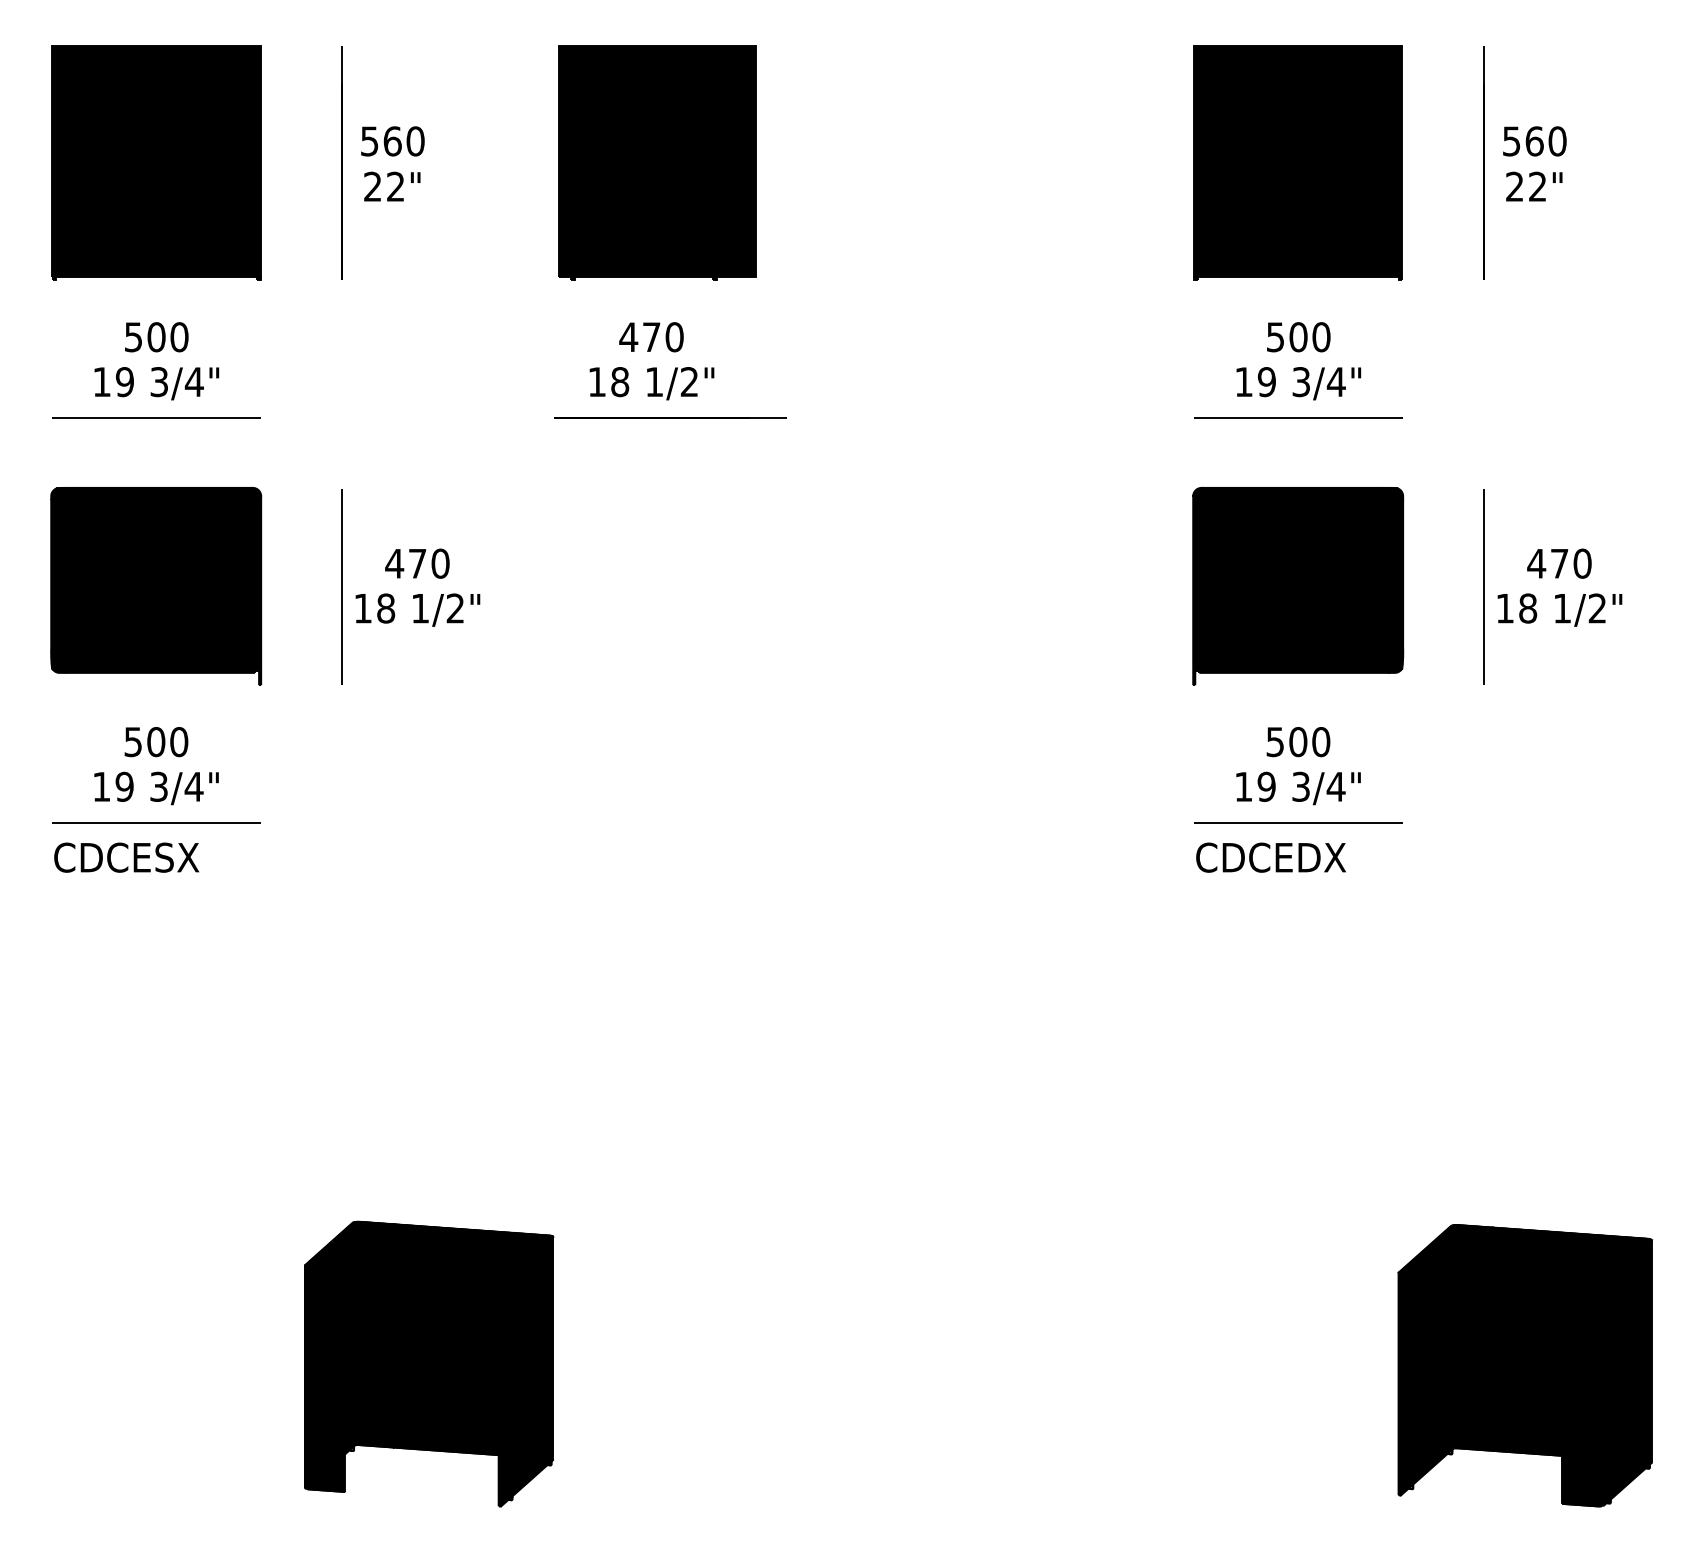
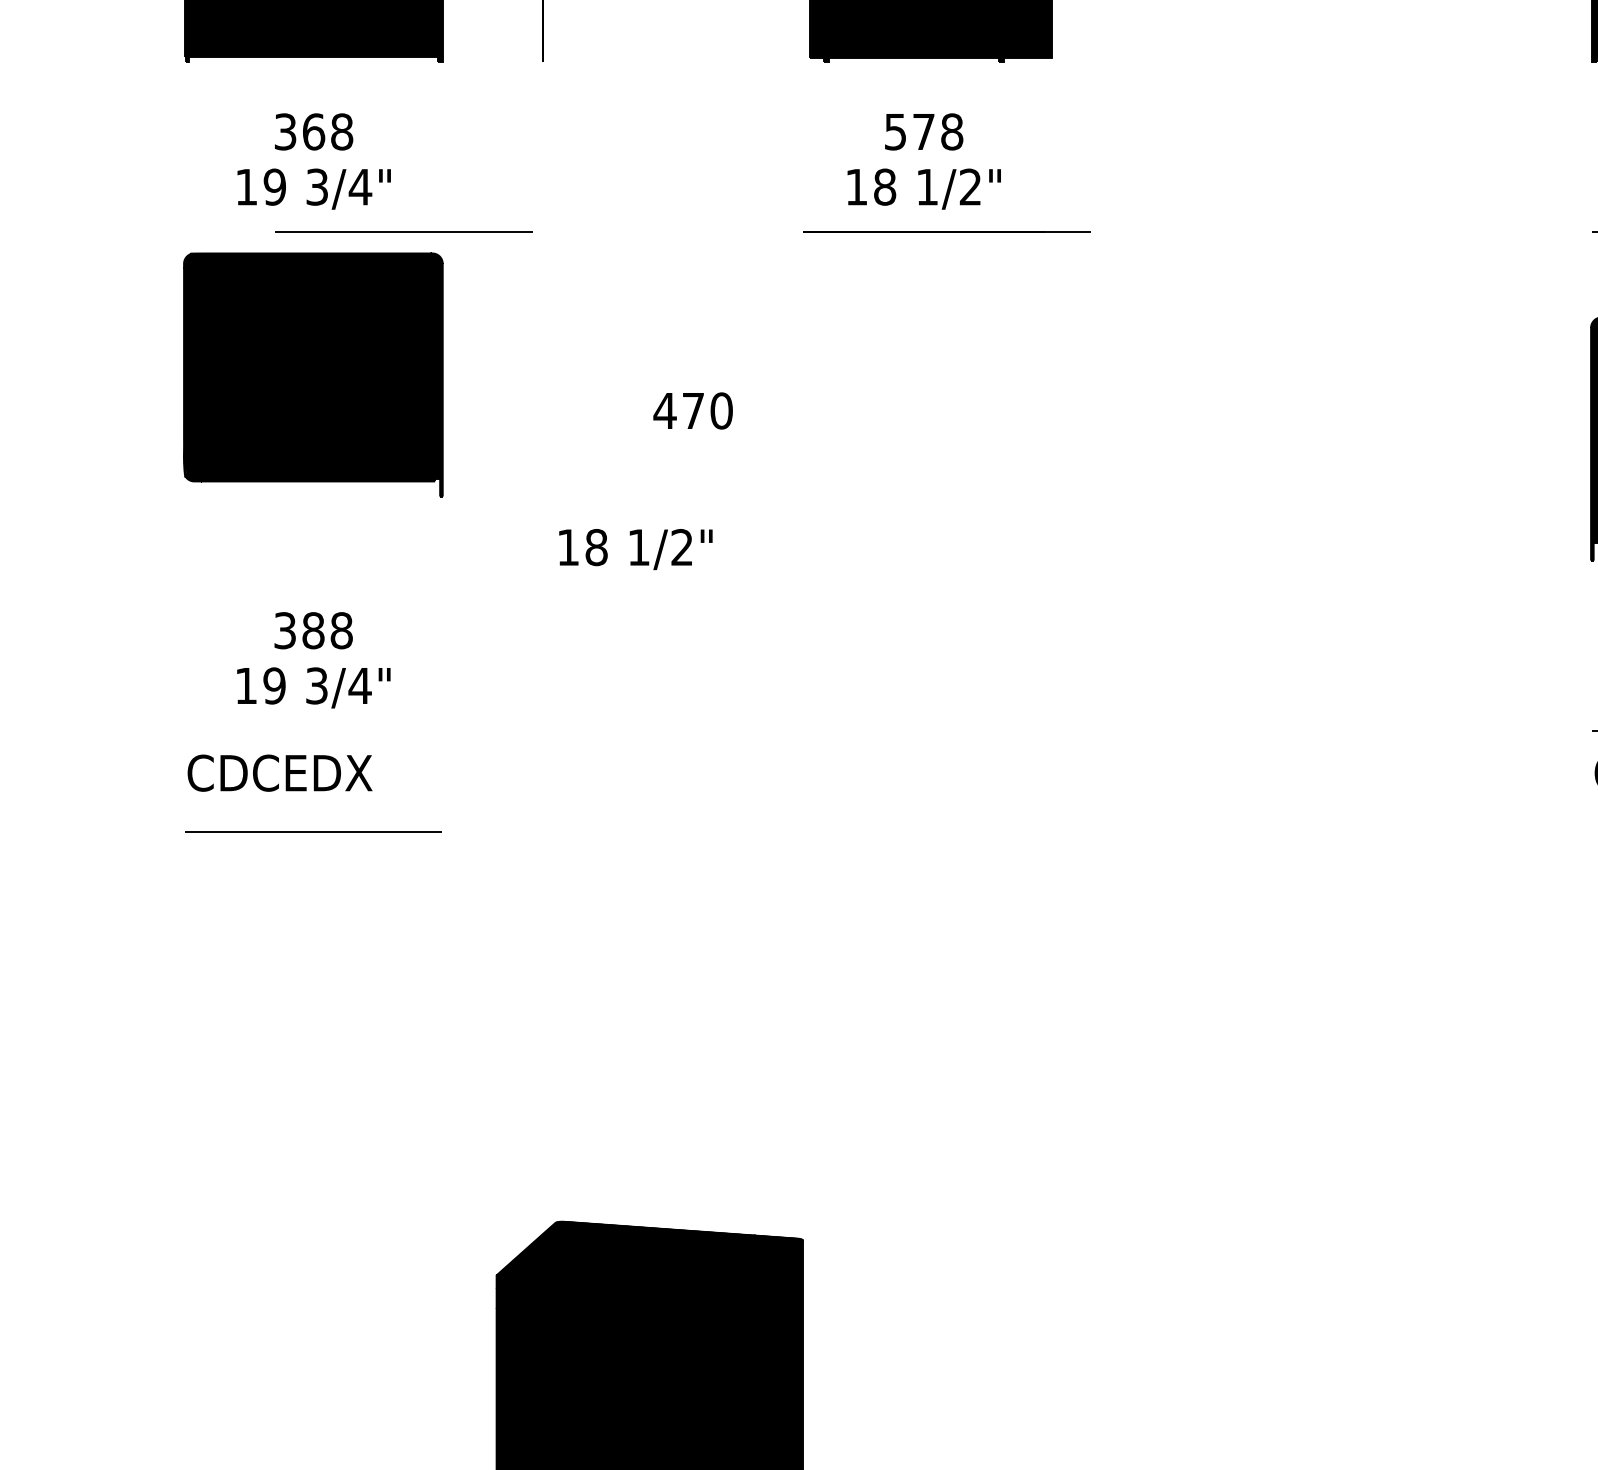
text: (156, 337) -> (313, 132), 500 -> 368
text: (651, 337) -> (923, 132), 470 -> 578
line: (156, 417) -> (403, 230), moved
text: (417, 563) -> (693, 410), moved
part: (156, 585) -> (313, 373), moved
line: (341, 586) -> (541, 439), removed
text: (417, 609) -> (635, 548), moved
text: (156, 741) -> (313, 630), 500 -> 388
line: (156, 822) -> (313, 830), moved
text: (179, 857) -> (342, 772), CDCESX -> CDCEDX

